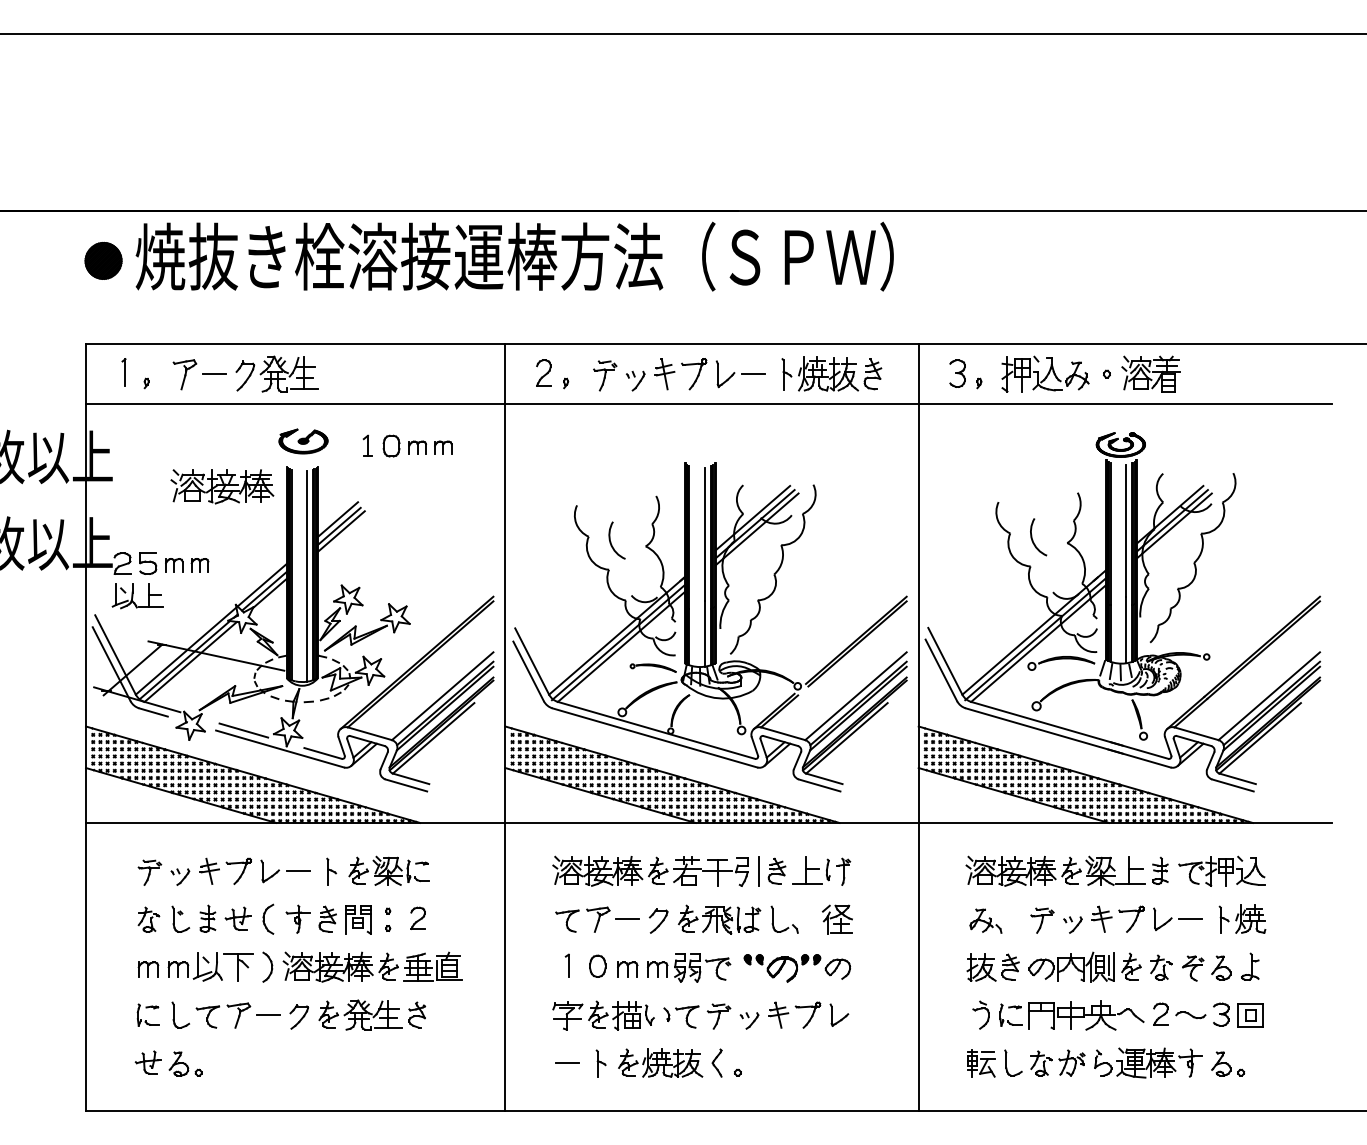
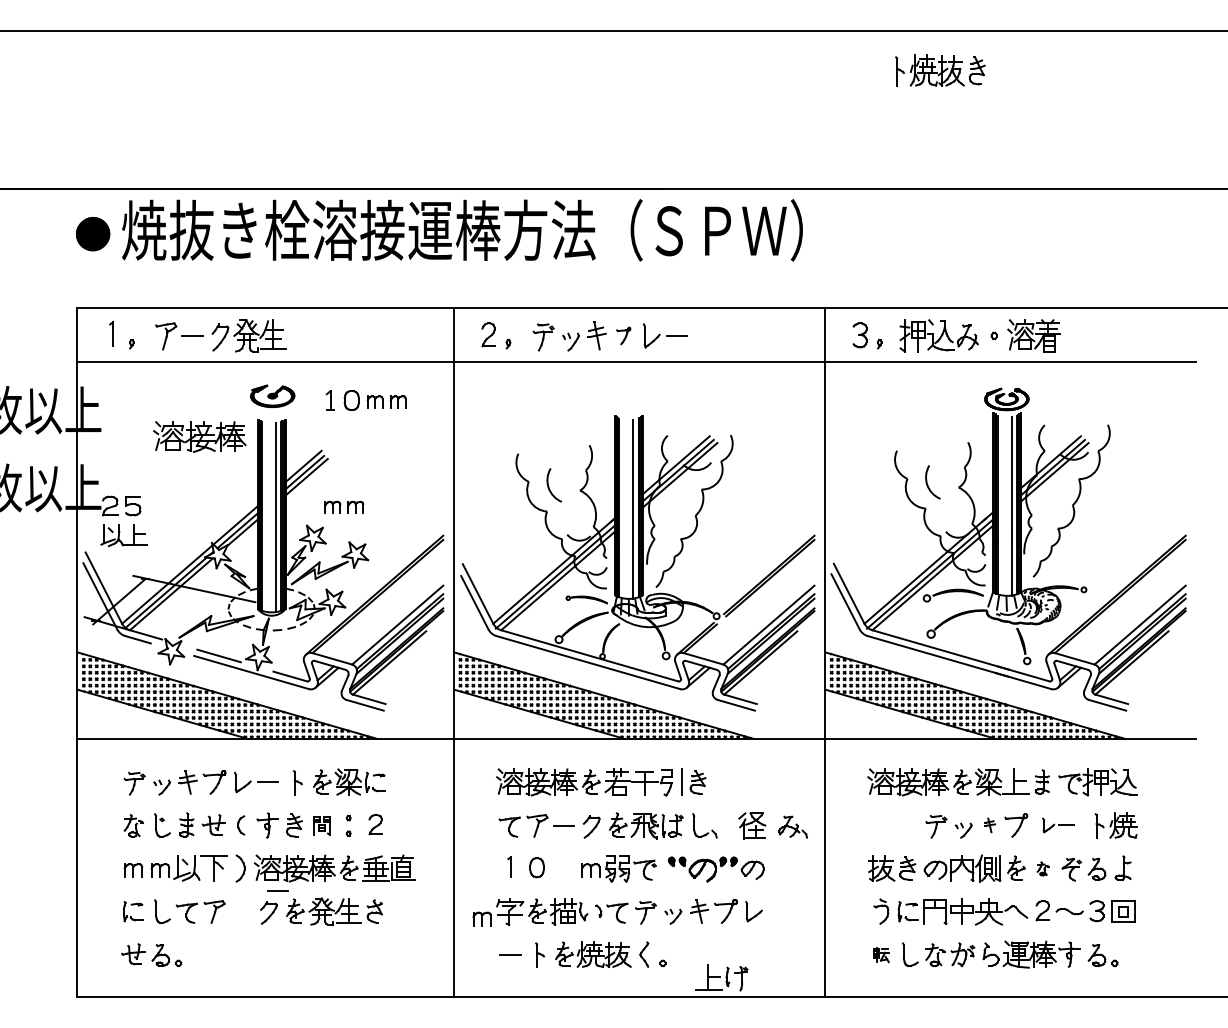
part: (831, 373) -> (940, 70), moved
part: (694, 374) -> (623, 336), size x0.6
part: (187, 565) -> (344, 507), moved
part: (821, 870) -> (721, 977), moved
part: (268, 918) -> (241, 824), size x0.7
part: (1101, 918) -> (989, 824), size x0.6
part: (1177, 918) -> (1057, 824), size x0.7
part: (358, 919) -> (322, 825), size x0.7
part: (985, 920) -> (792, 826), moved
part: (1161, 967) -> (1043, 868), size x0.6
part: (627, 969) -> (481, 919), moved
line: (268, 1014) -> (278, 890), moved
part: (981, 1063) -> (881, 955), size x0.6

